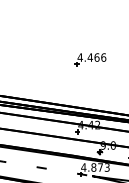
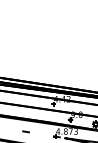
part: (90, 59) -> (63, 49), removed

